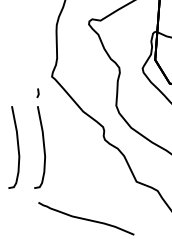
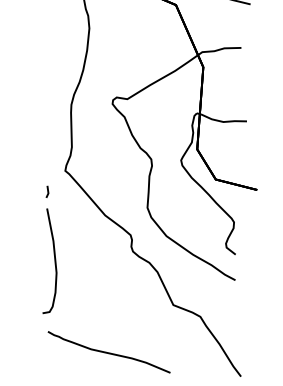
curve: (17, 147) -> (21, 261), removed

